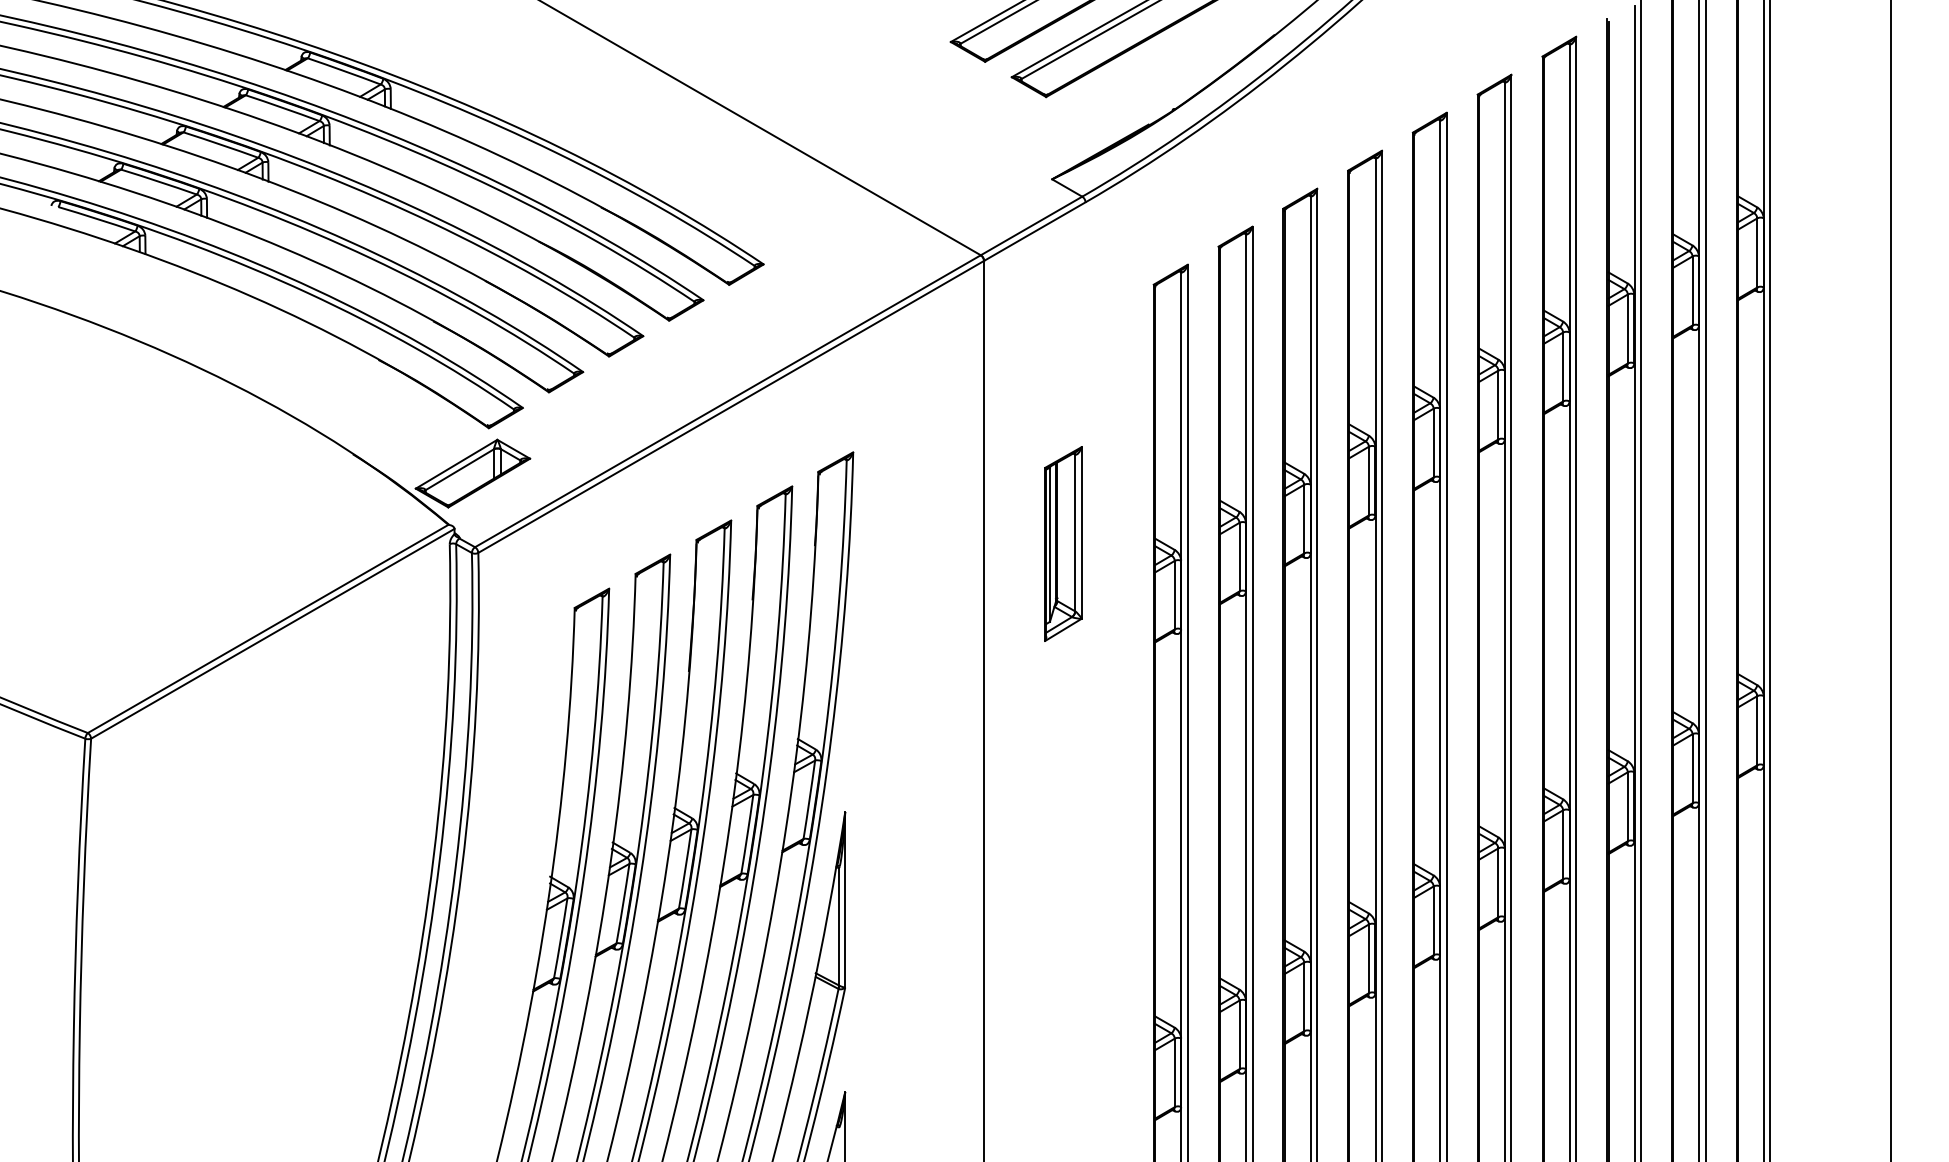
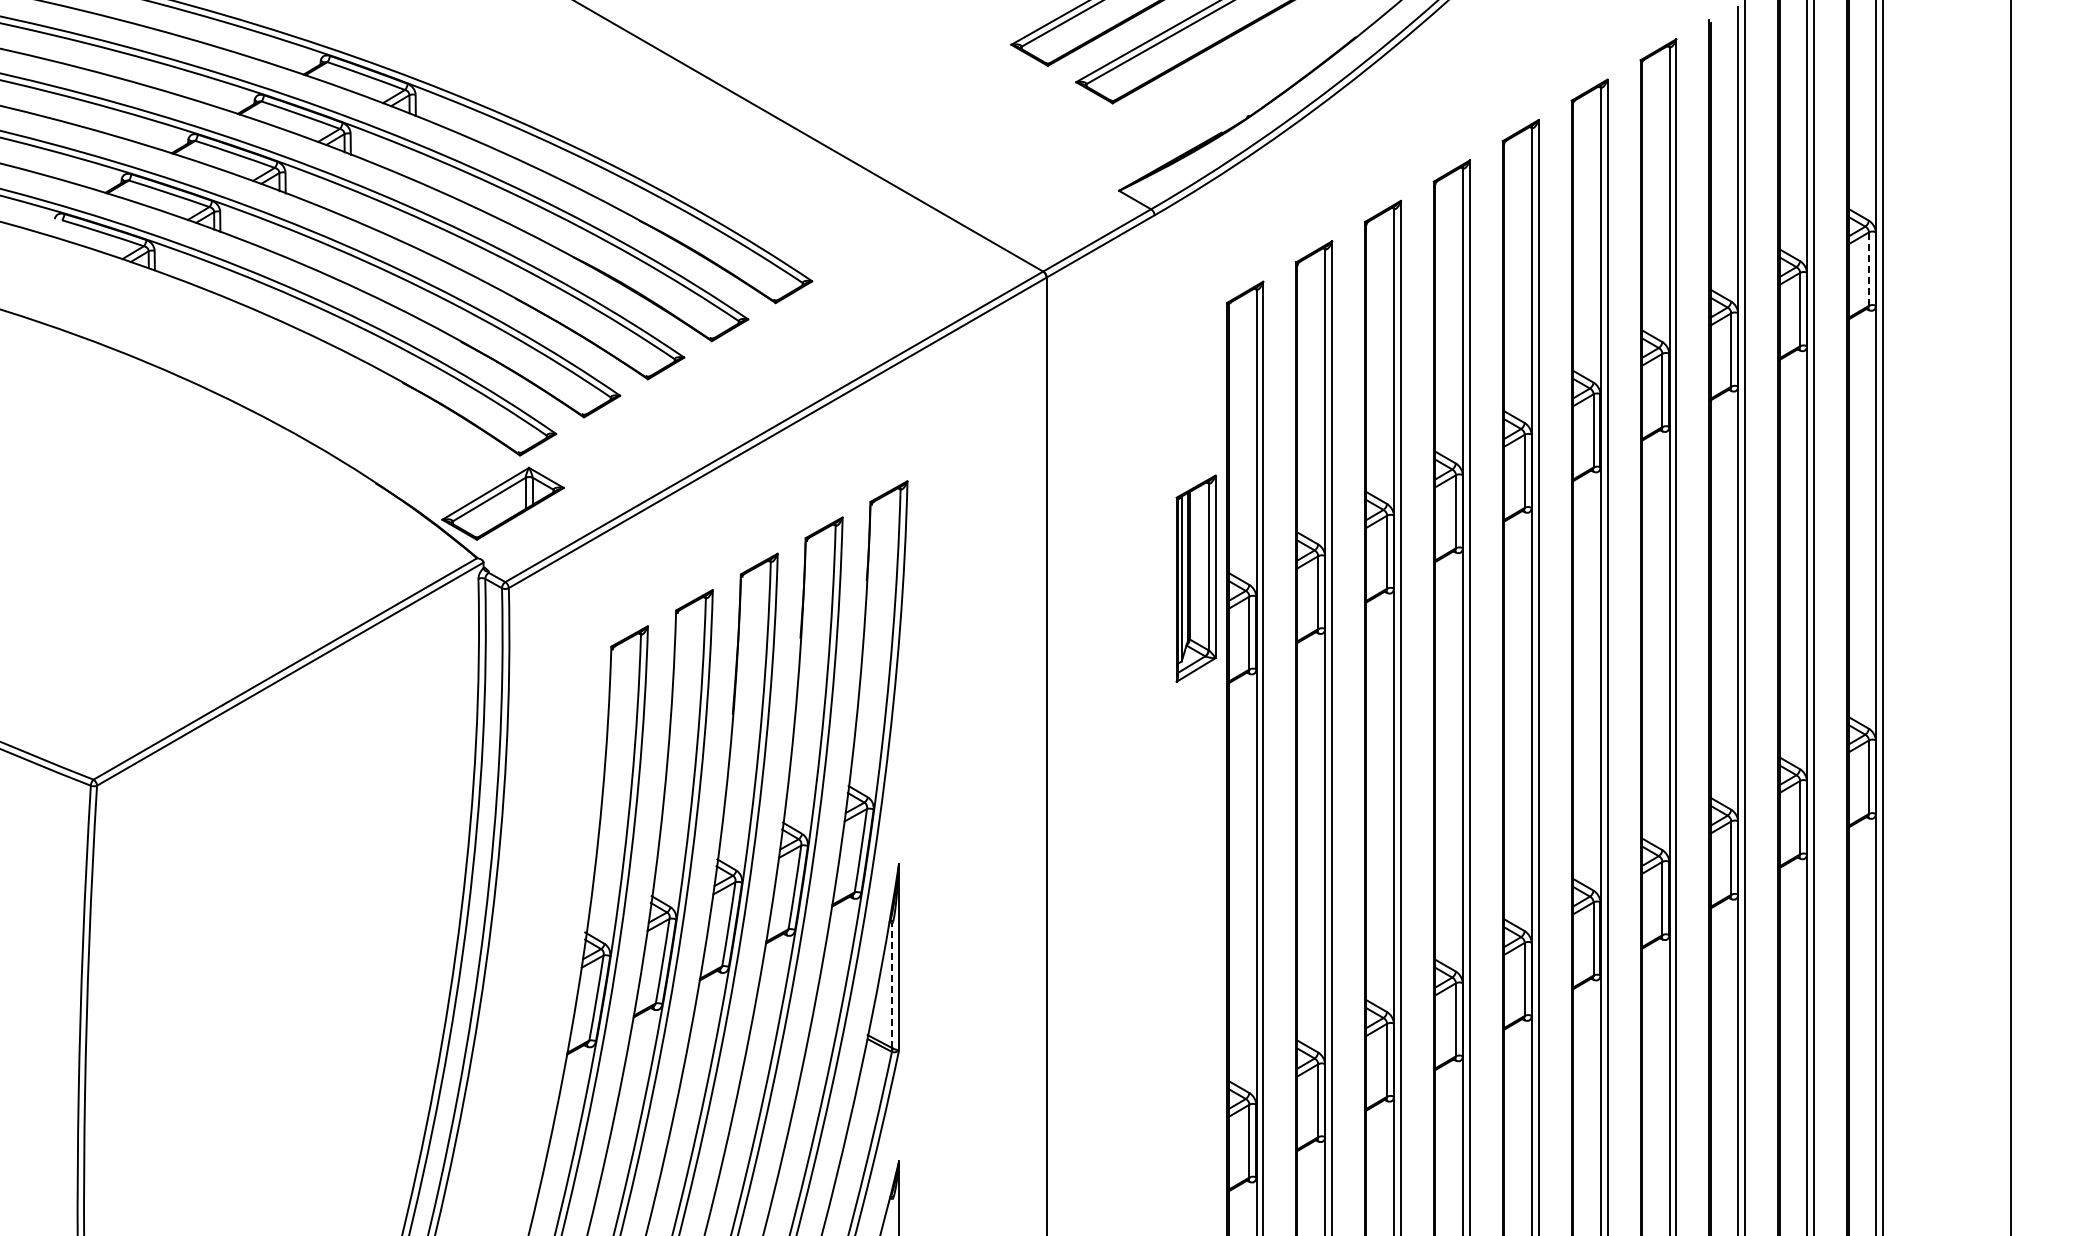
line: (1756, 253) -> (1868, 269), solid -> dashed
part: (1062, 543) -> (1195, 578), moved
line: (839, 926) -> (892, 985), solid -> dashed

